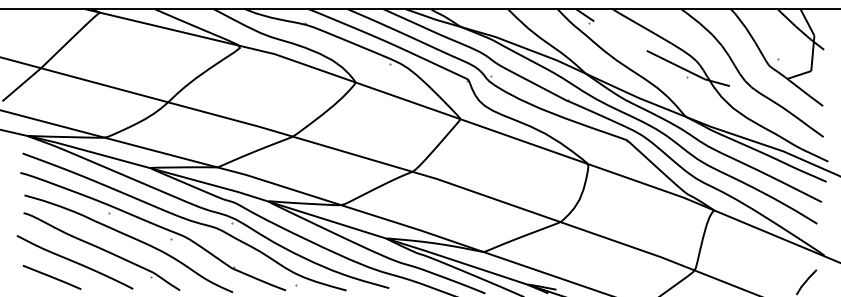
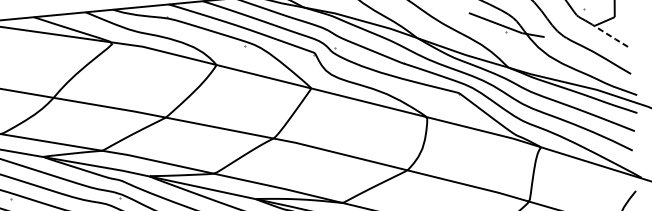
line: (805, 92) -> (611, 36), solid -> dashed

